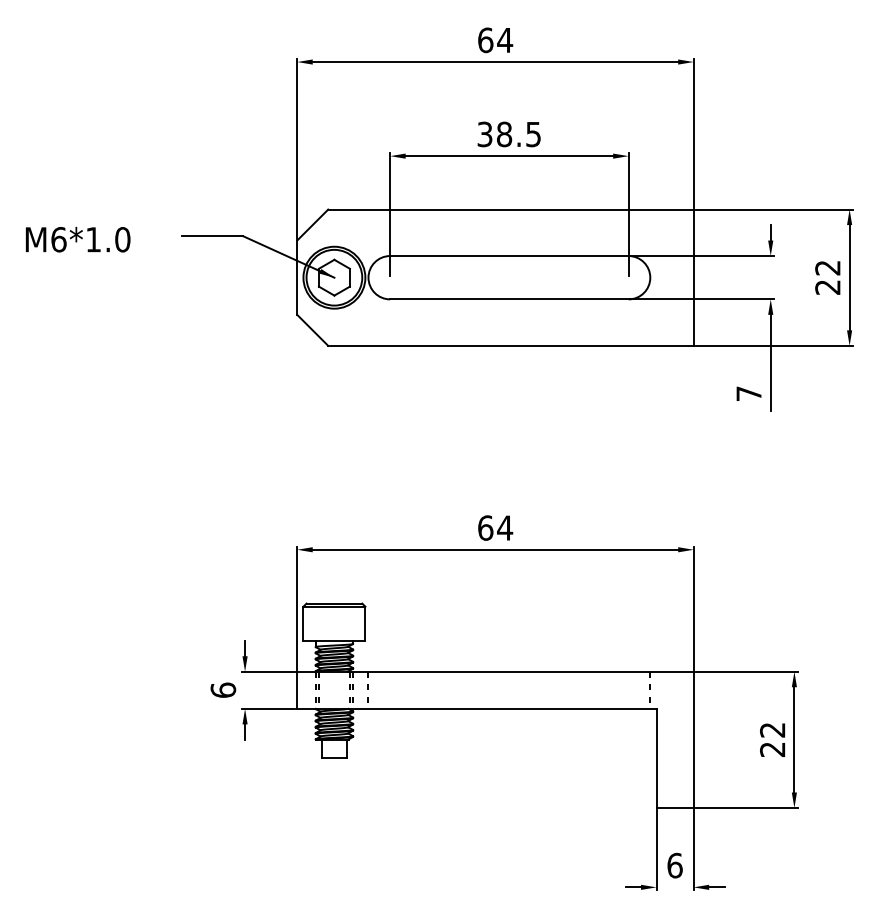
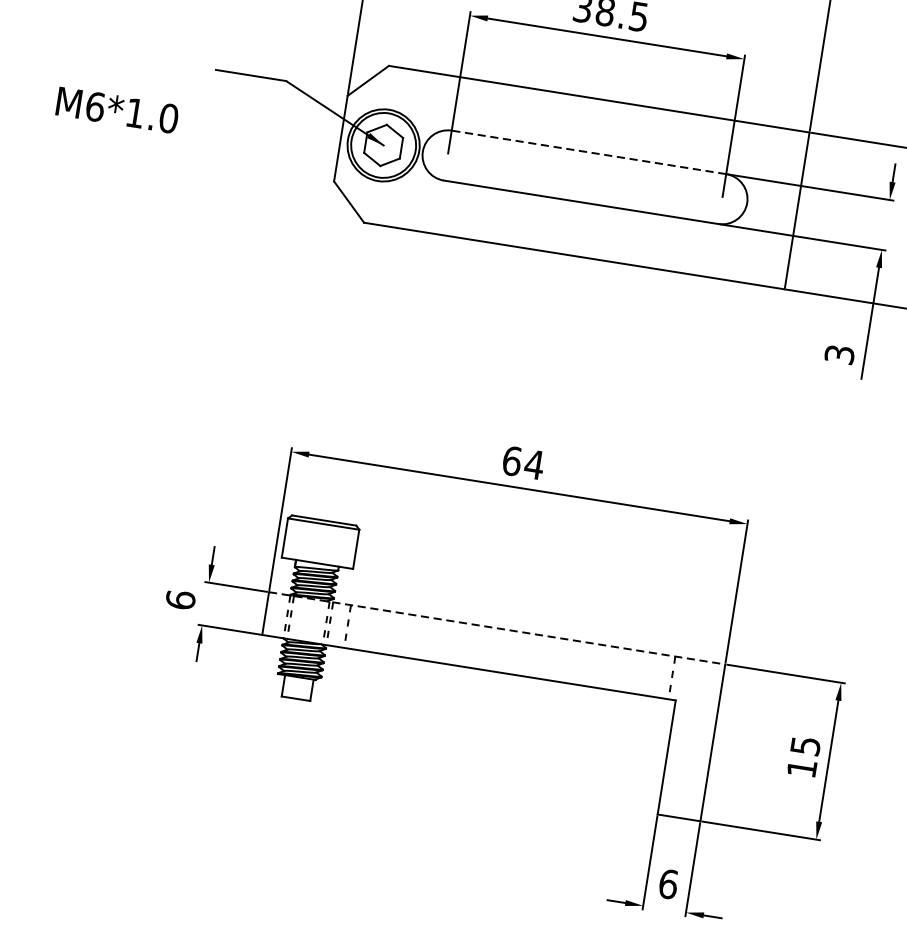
text: (77, 239) -> (116, 110), moved
line: (508, 256) -> (587, 152), solid -> dashed
text: (748, 393) -> (839, 354), 7 -> 3
line: (495, 671) -> (497, 628), solid -> dashed
text: (772, 739) -> (803, 756), 22 -> 15

